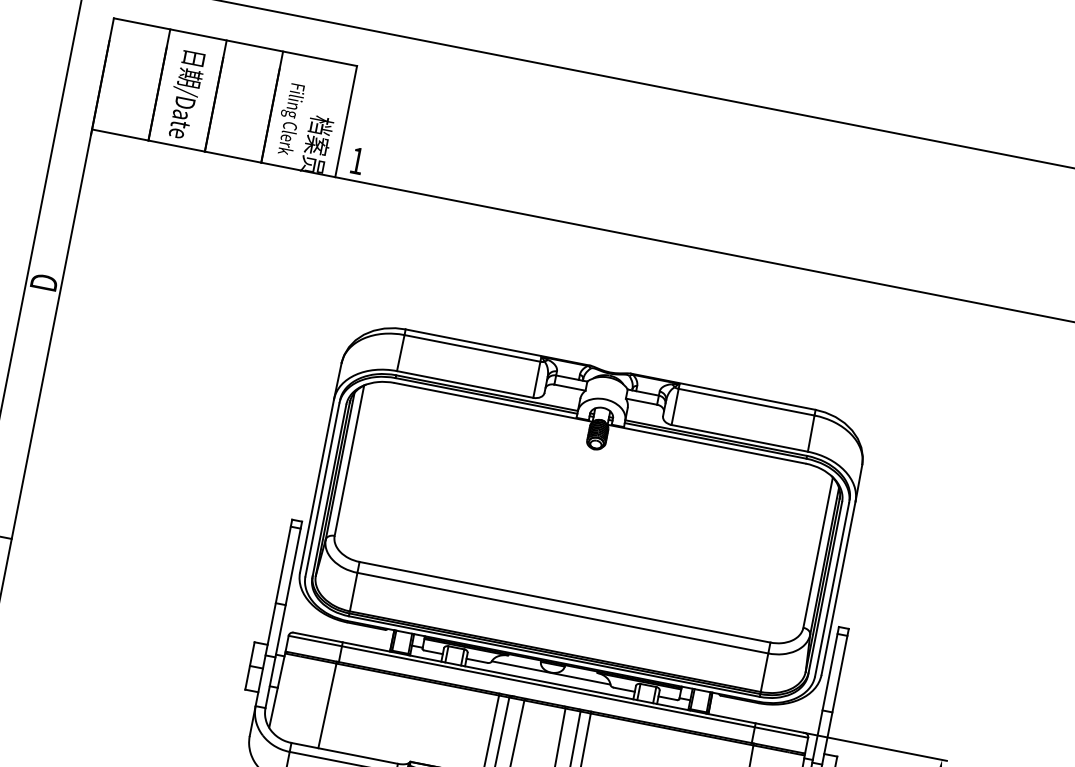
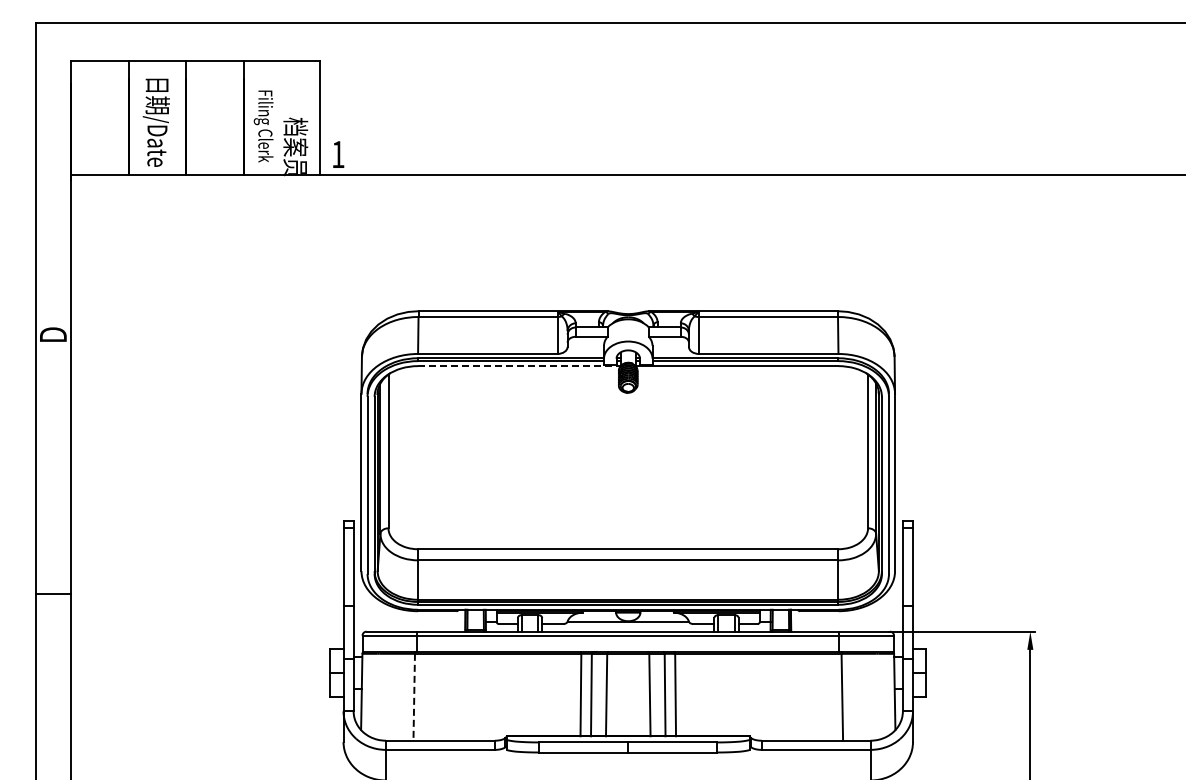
line: (493, 402) -> (519, 366), solid -> dashed
line: (327, 706) -> (414, 697), solid -> dashed

